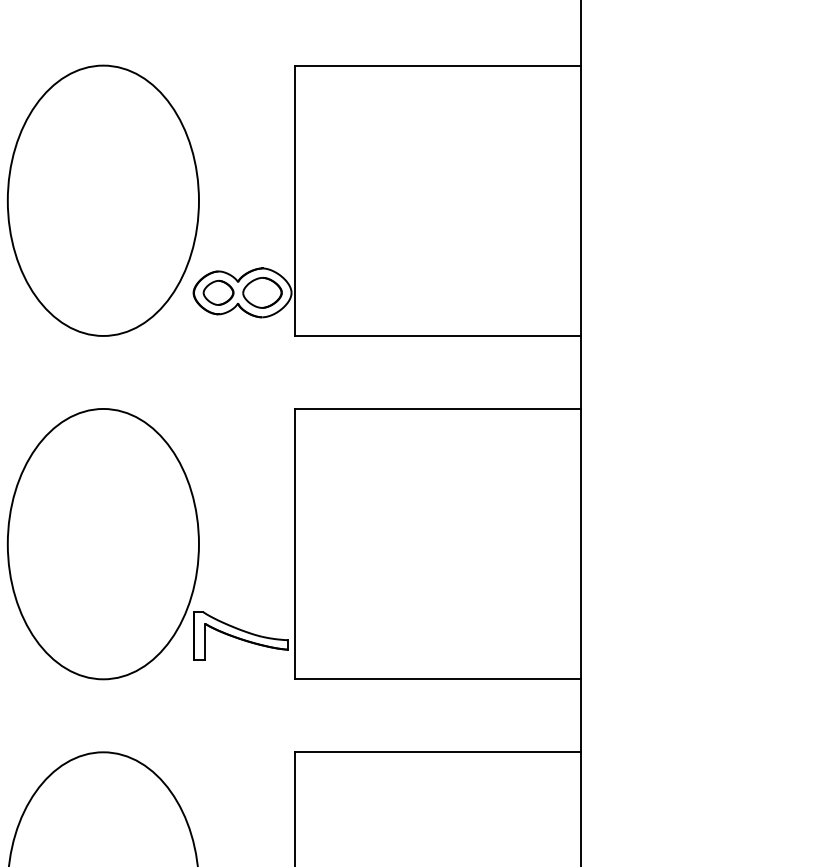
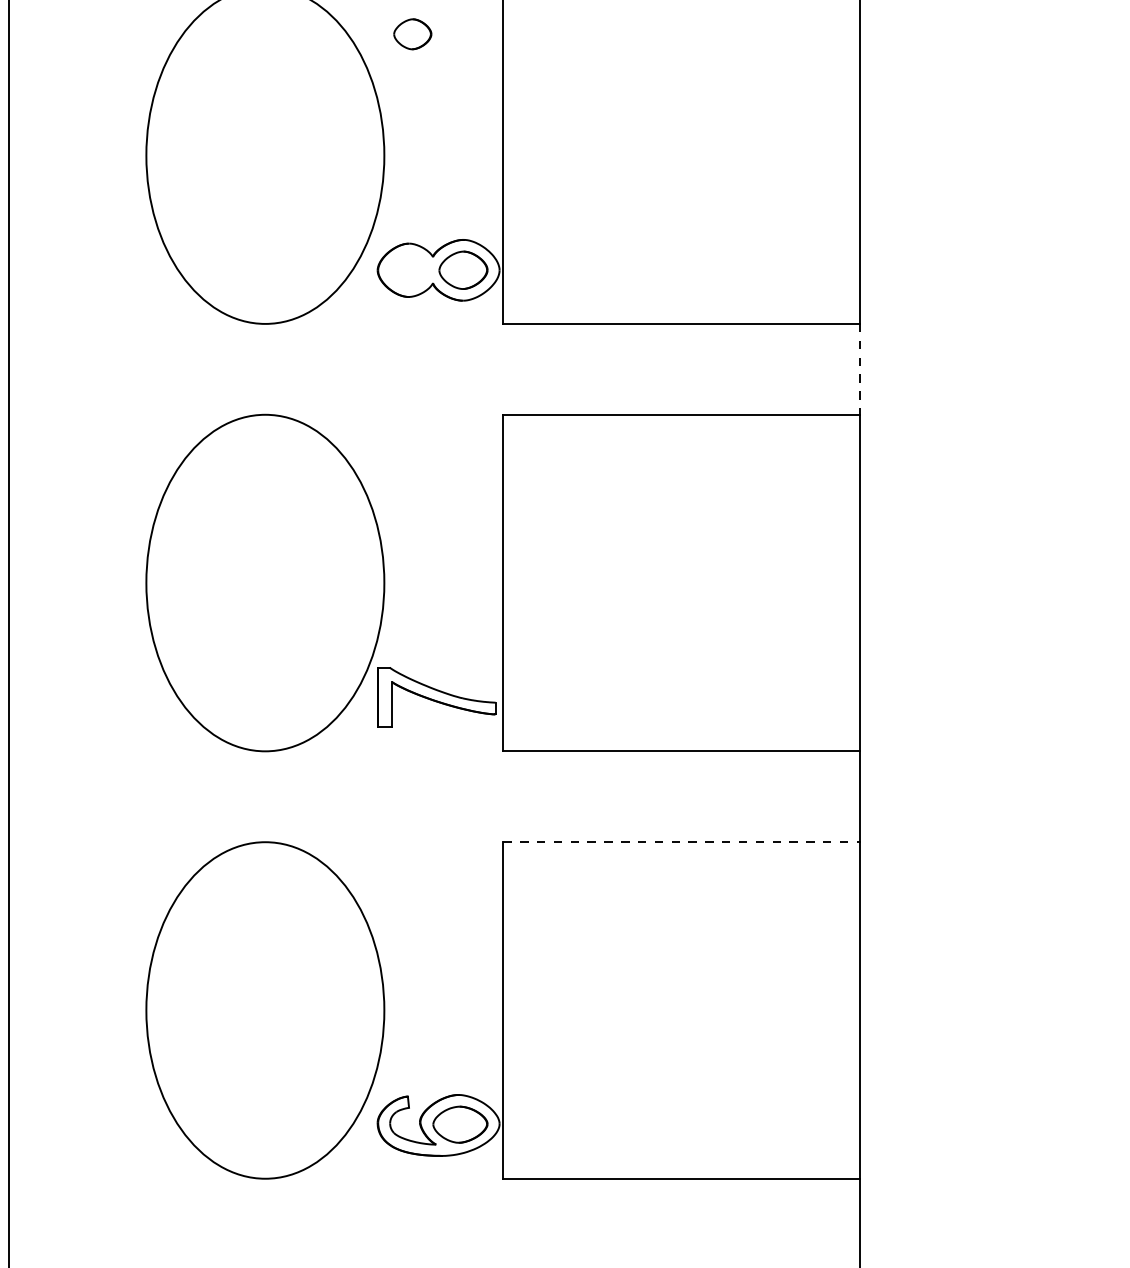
part: (218, 293) -> (412, 34), moved
line: (581, 372) -> (860, 369), solid -> dashed
line: (438, 752) -> (682, 842), solid -> dashed

